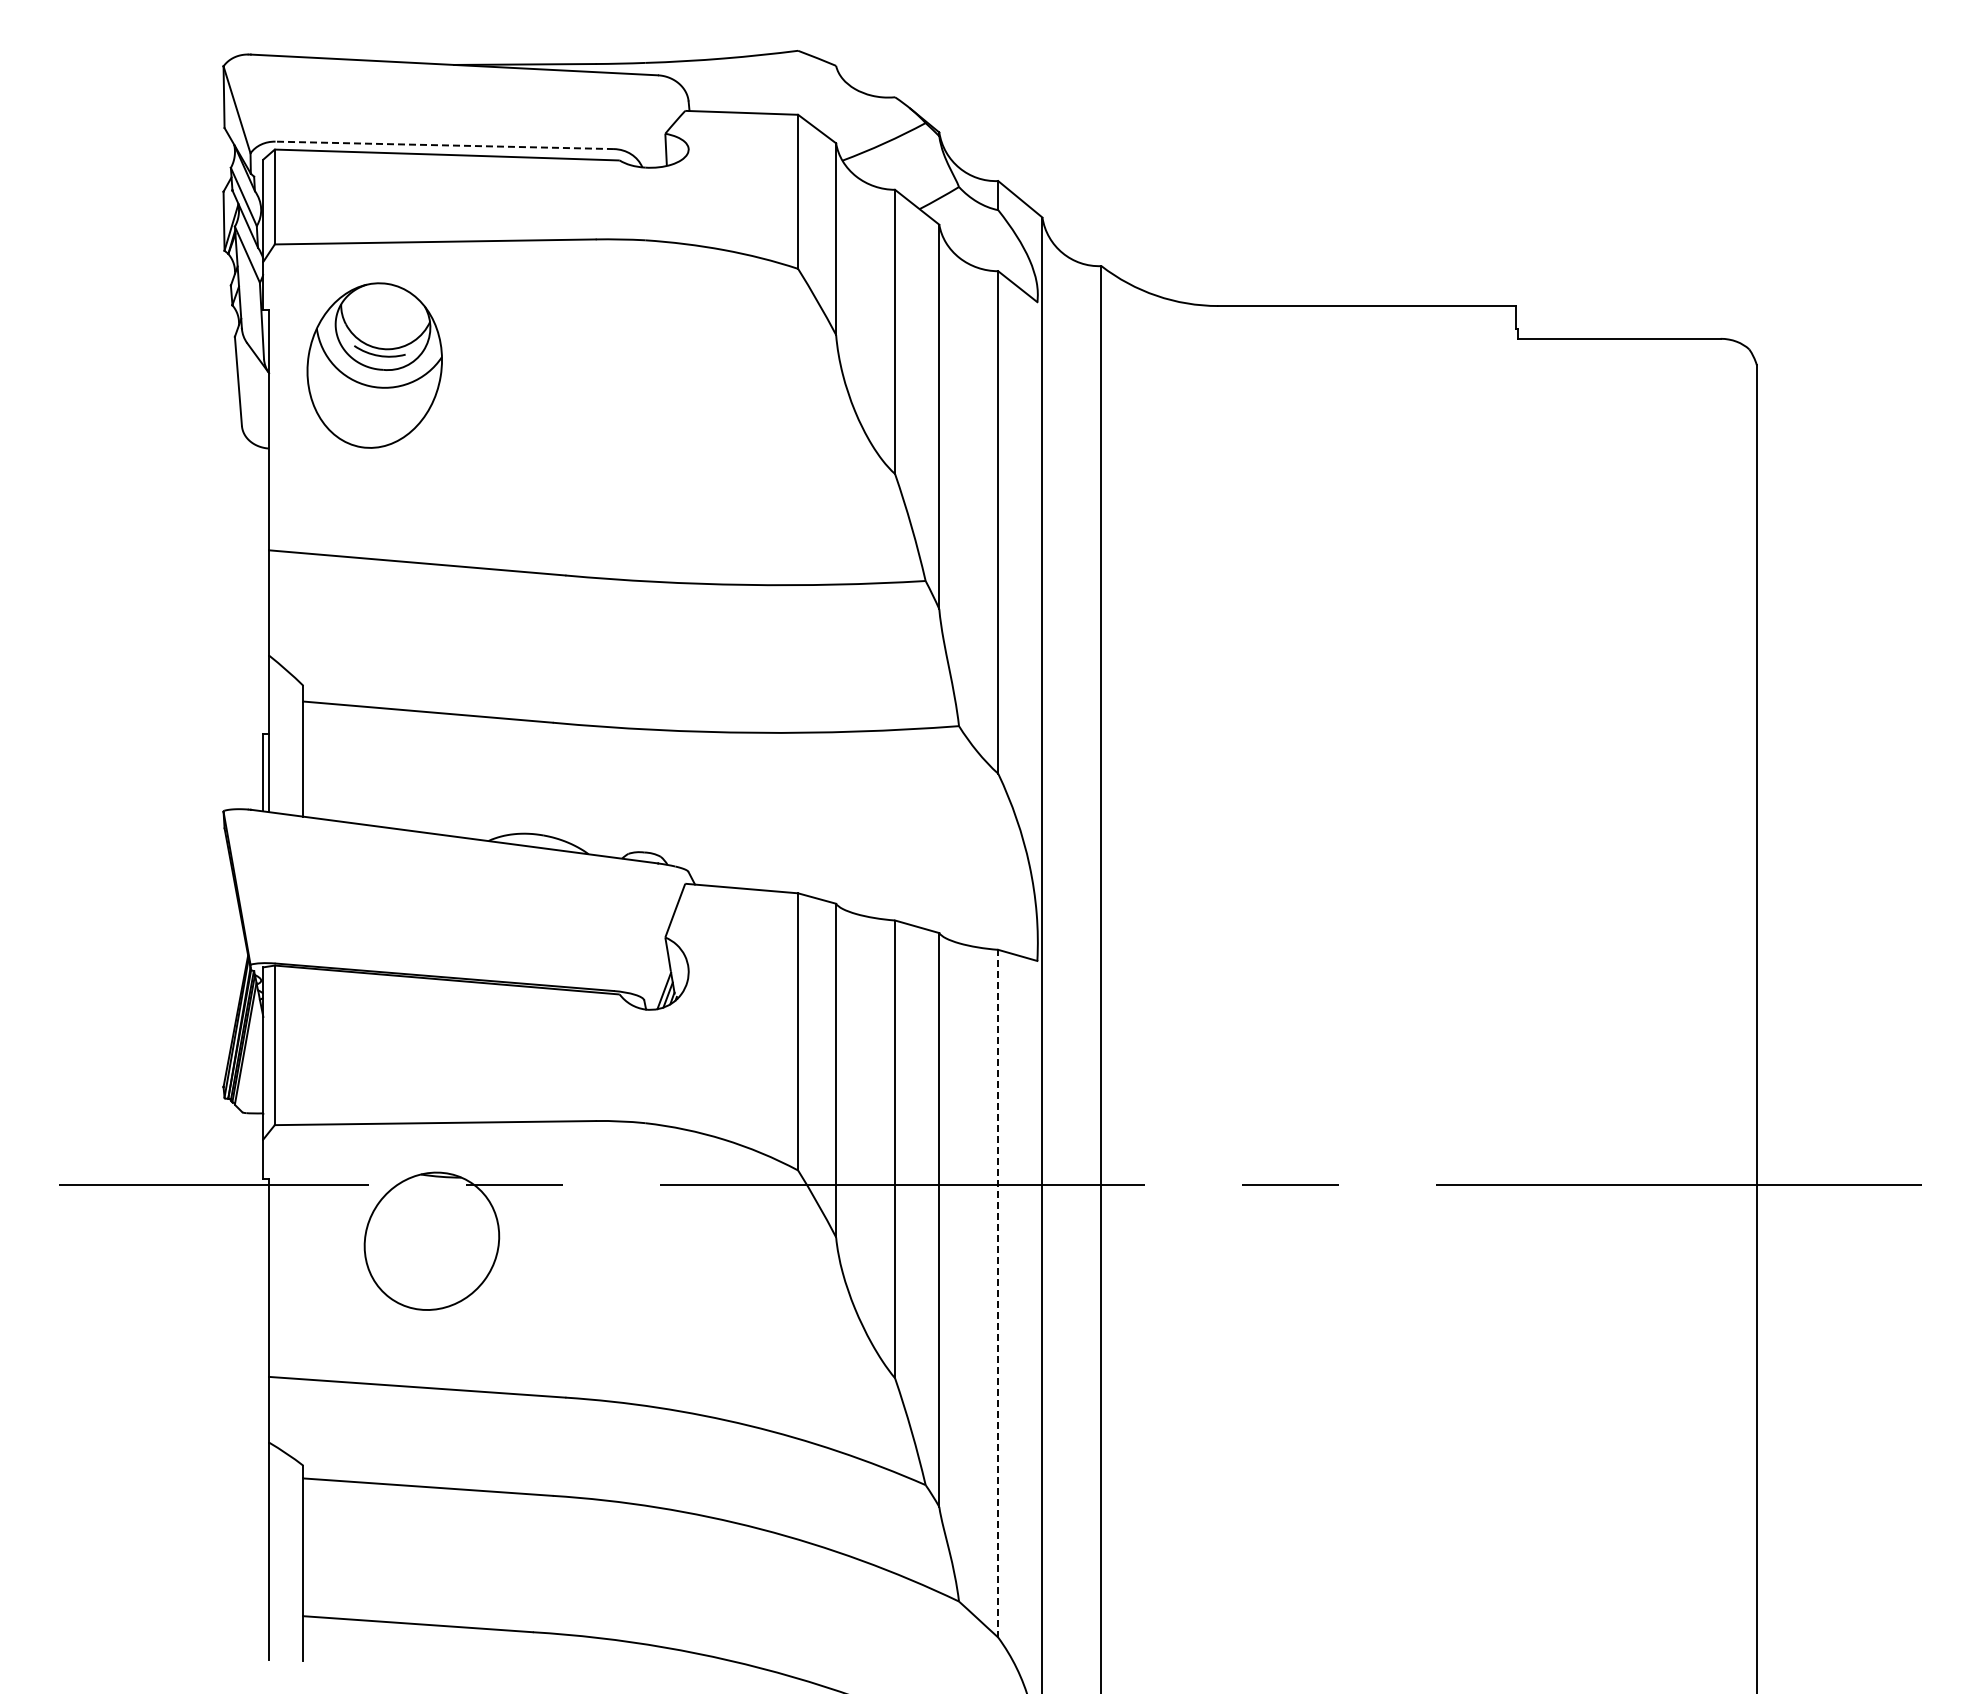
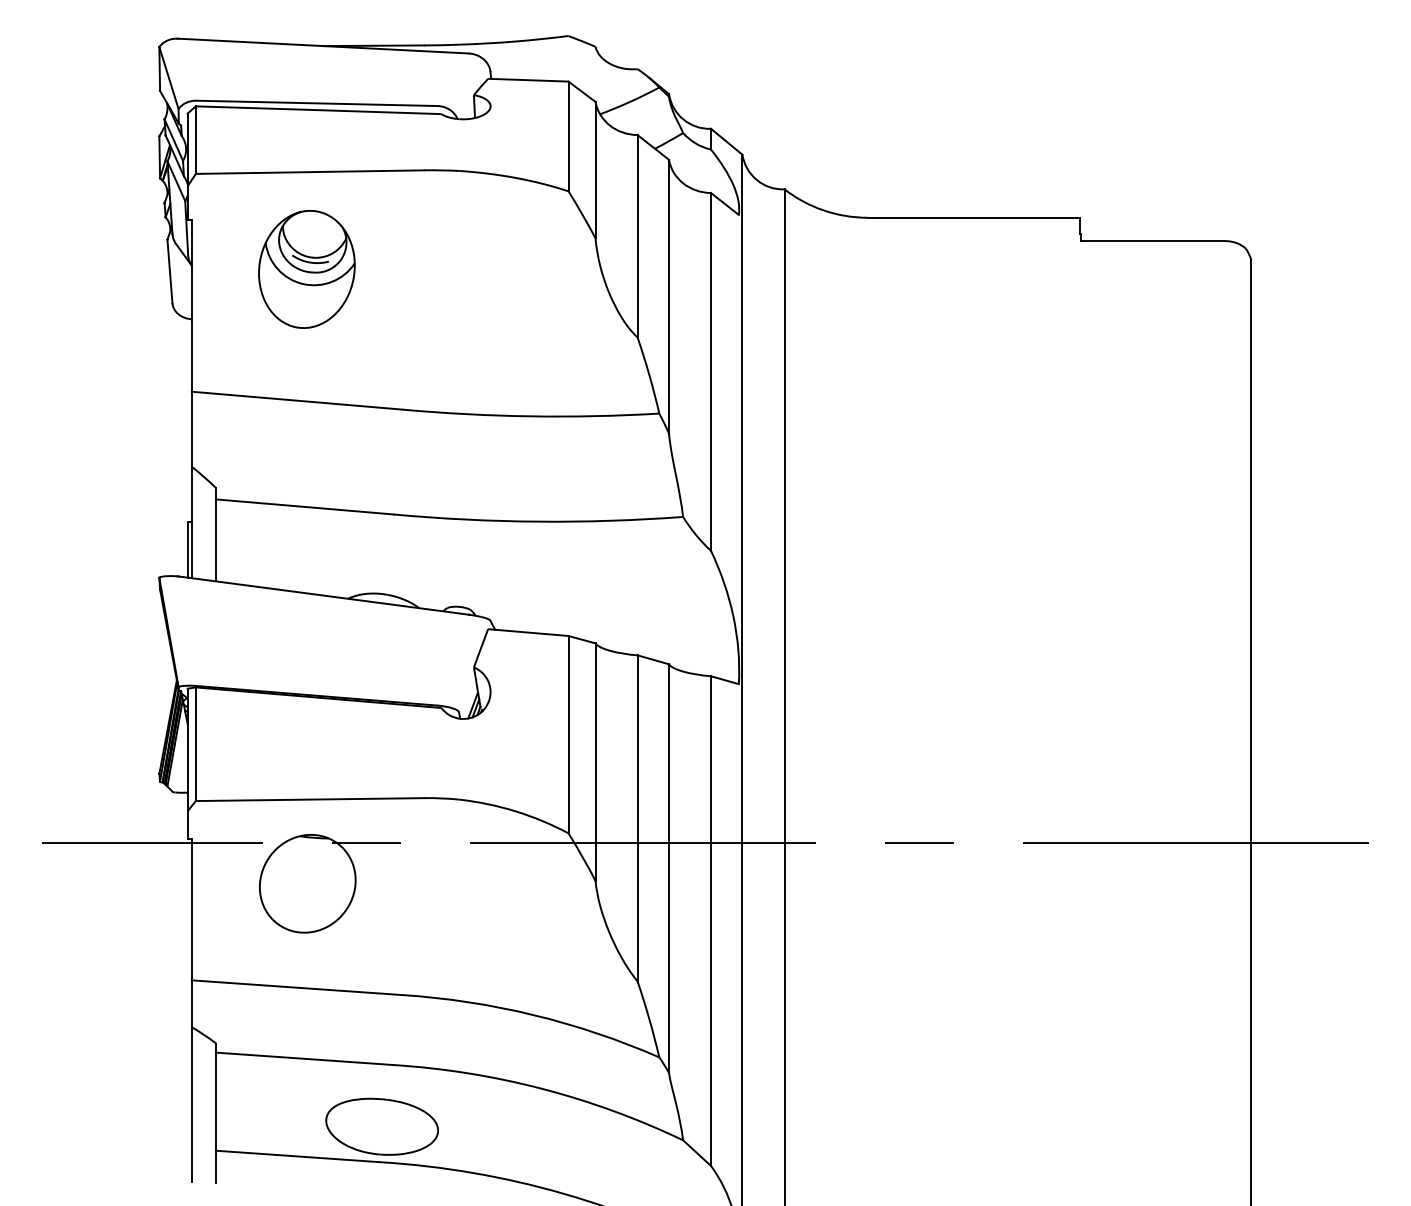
line: (444, 145) -> (316, 103), dashed -> solid
part: (374, 365) -> (306, 269), moved
line: (998, 1293) -> (711, 920), dashed -> solid
part: (536, 1582) -> (382, 1126), added

